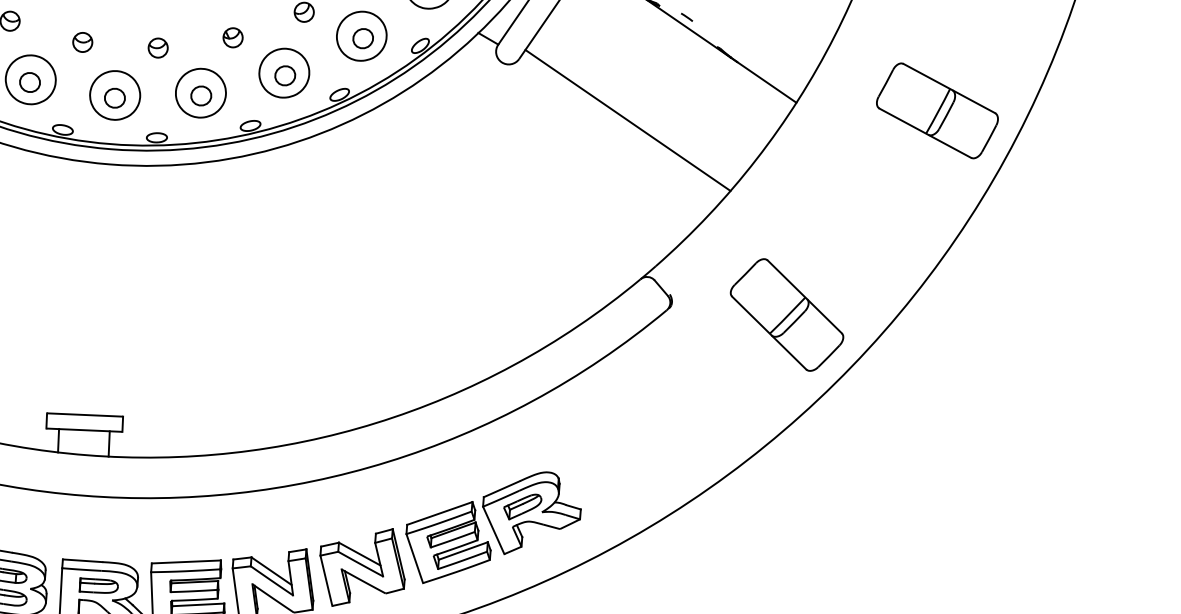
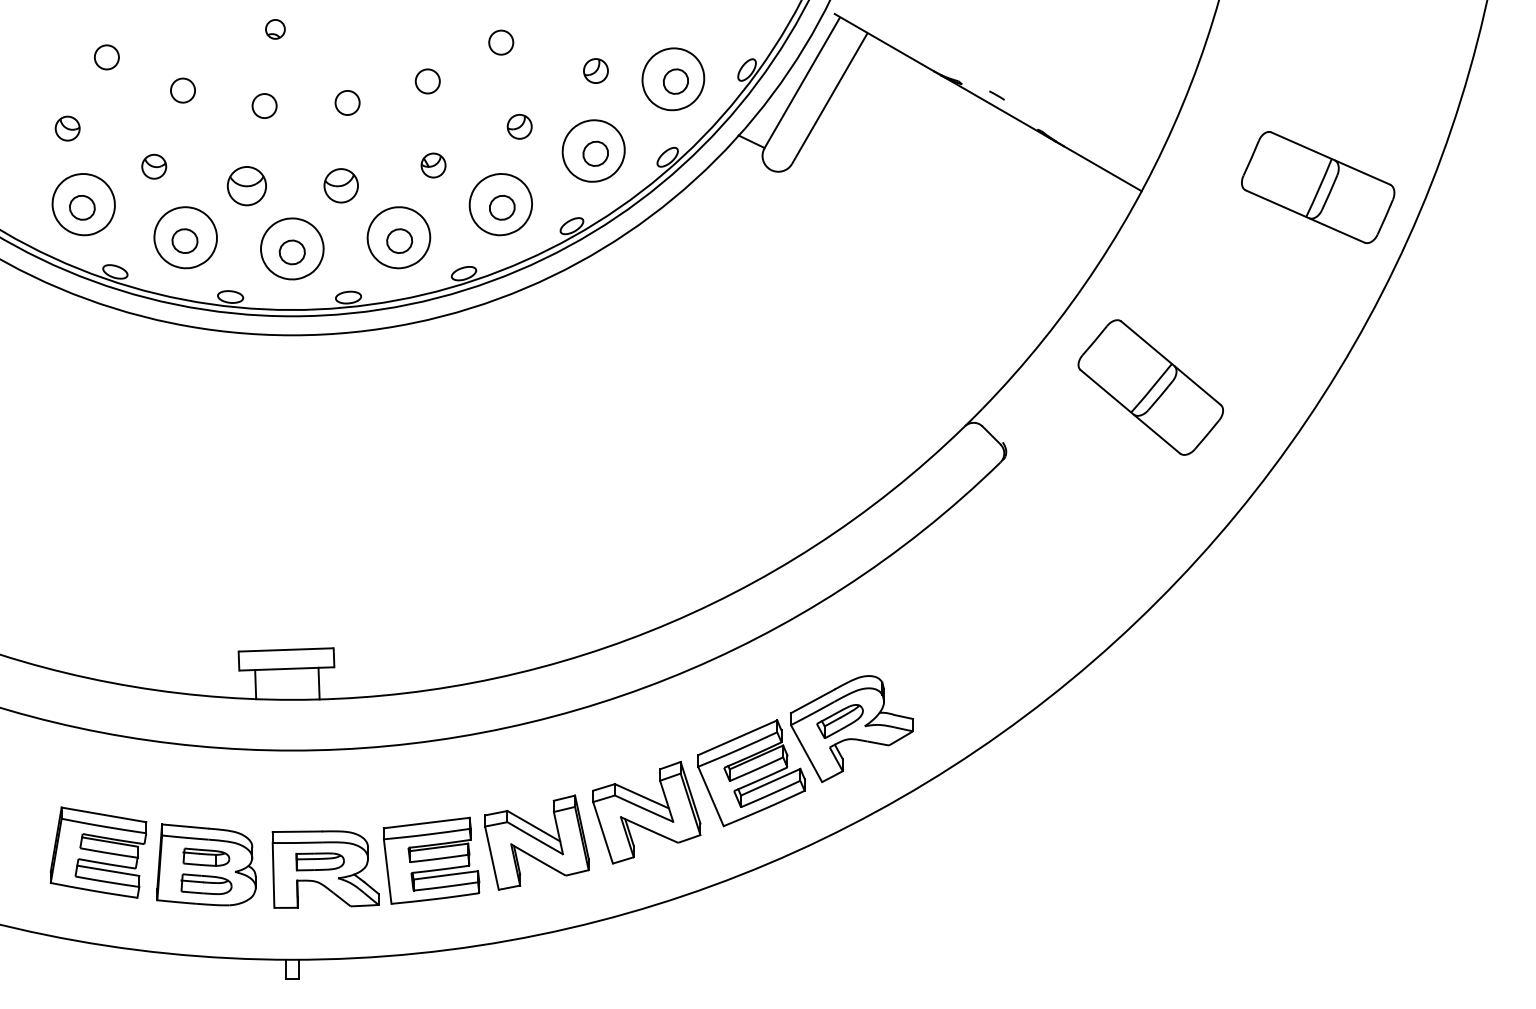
part: (82, 41) -> (246, 185), size x1.6
part: (158, 47) -> (341, 185), size x1.4
line: (627, 120) -> (933, 229), removed
part: (786, 314) -> (1150, 387), moved

